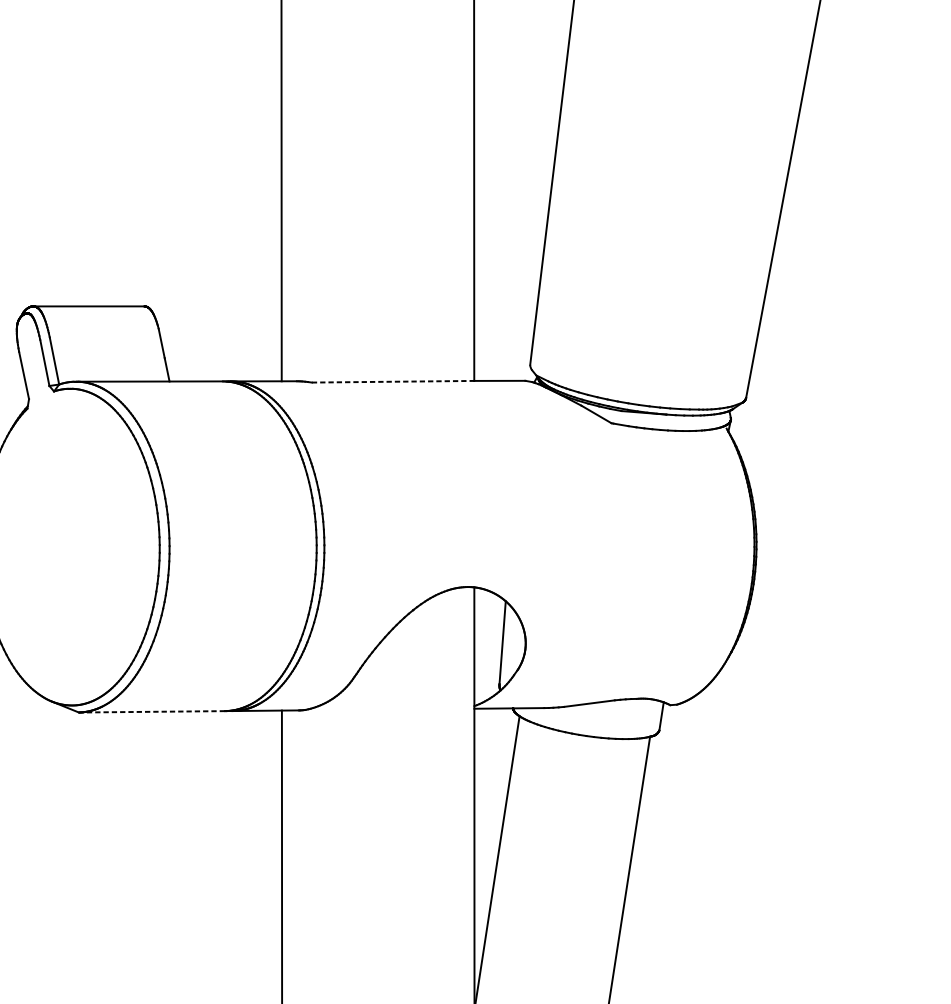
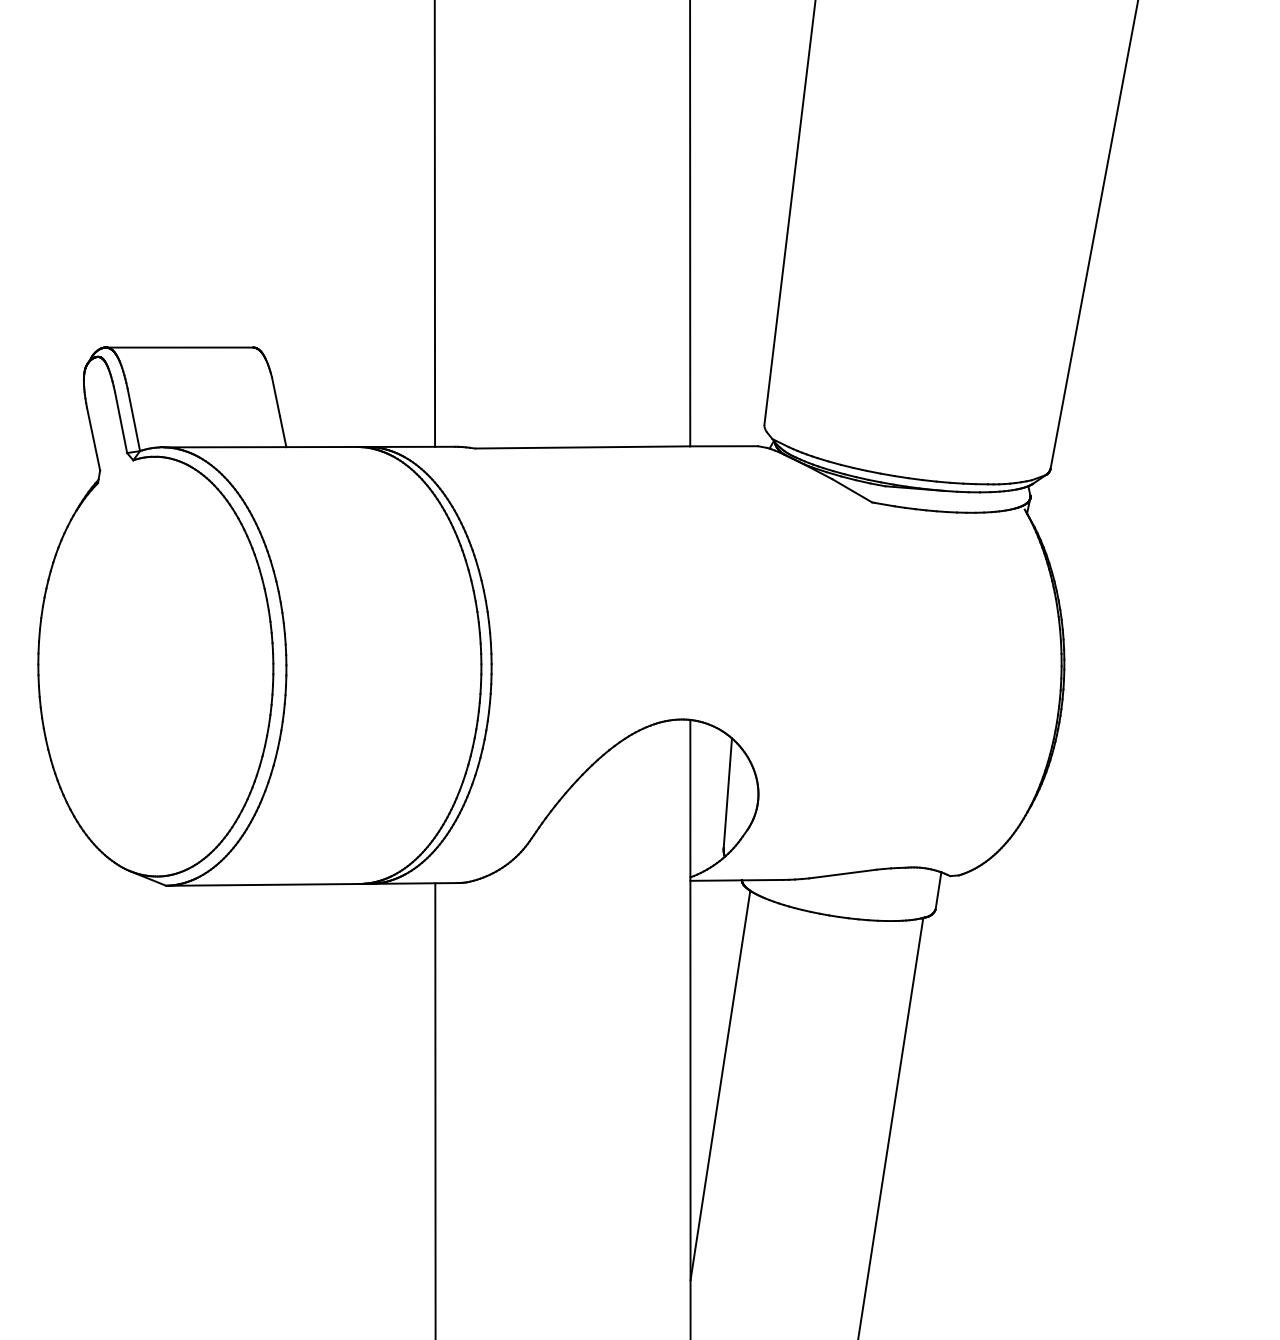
line: (392, 381) -> (582, 447), dashed -> solid
line: (152, 711) -> (263, 884), dashed -> solid

